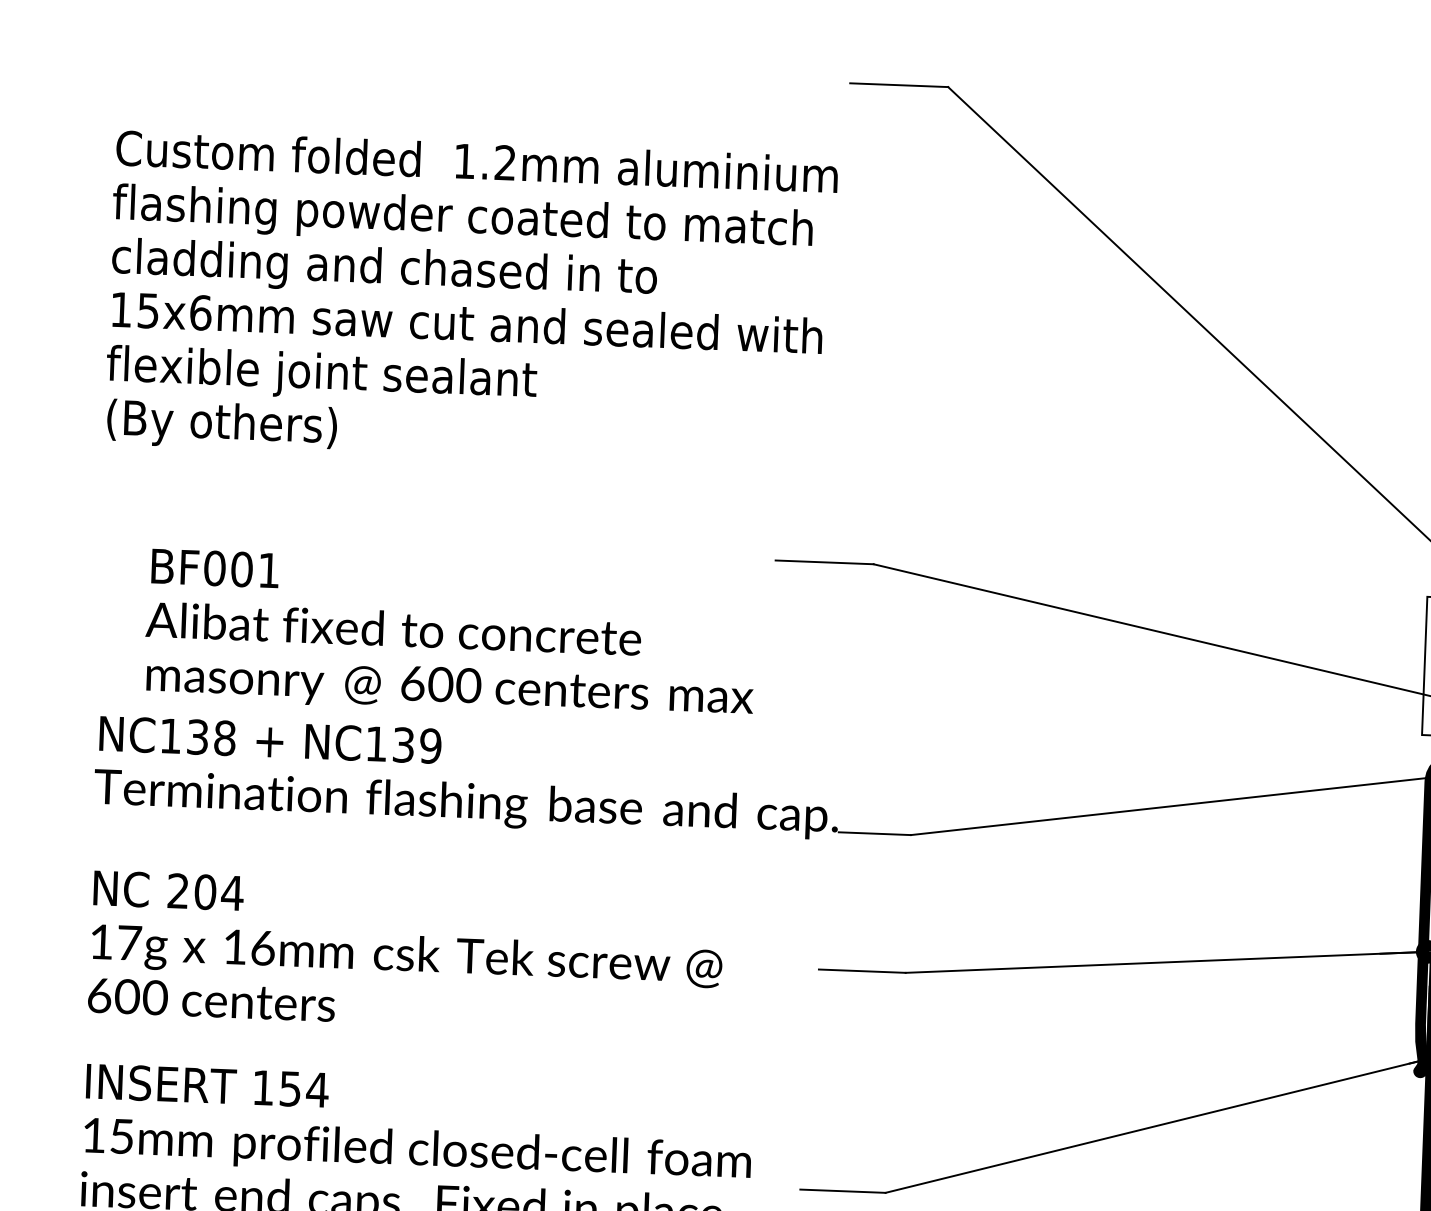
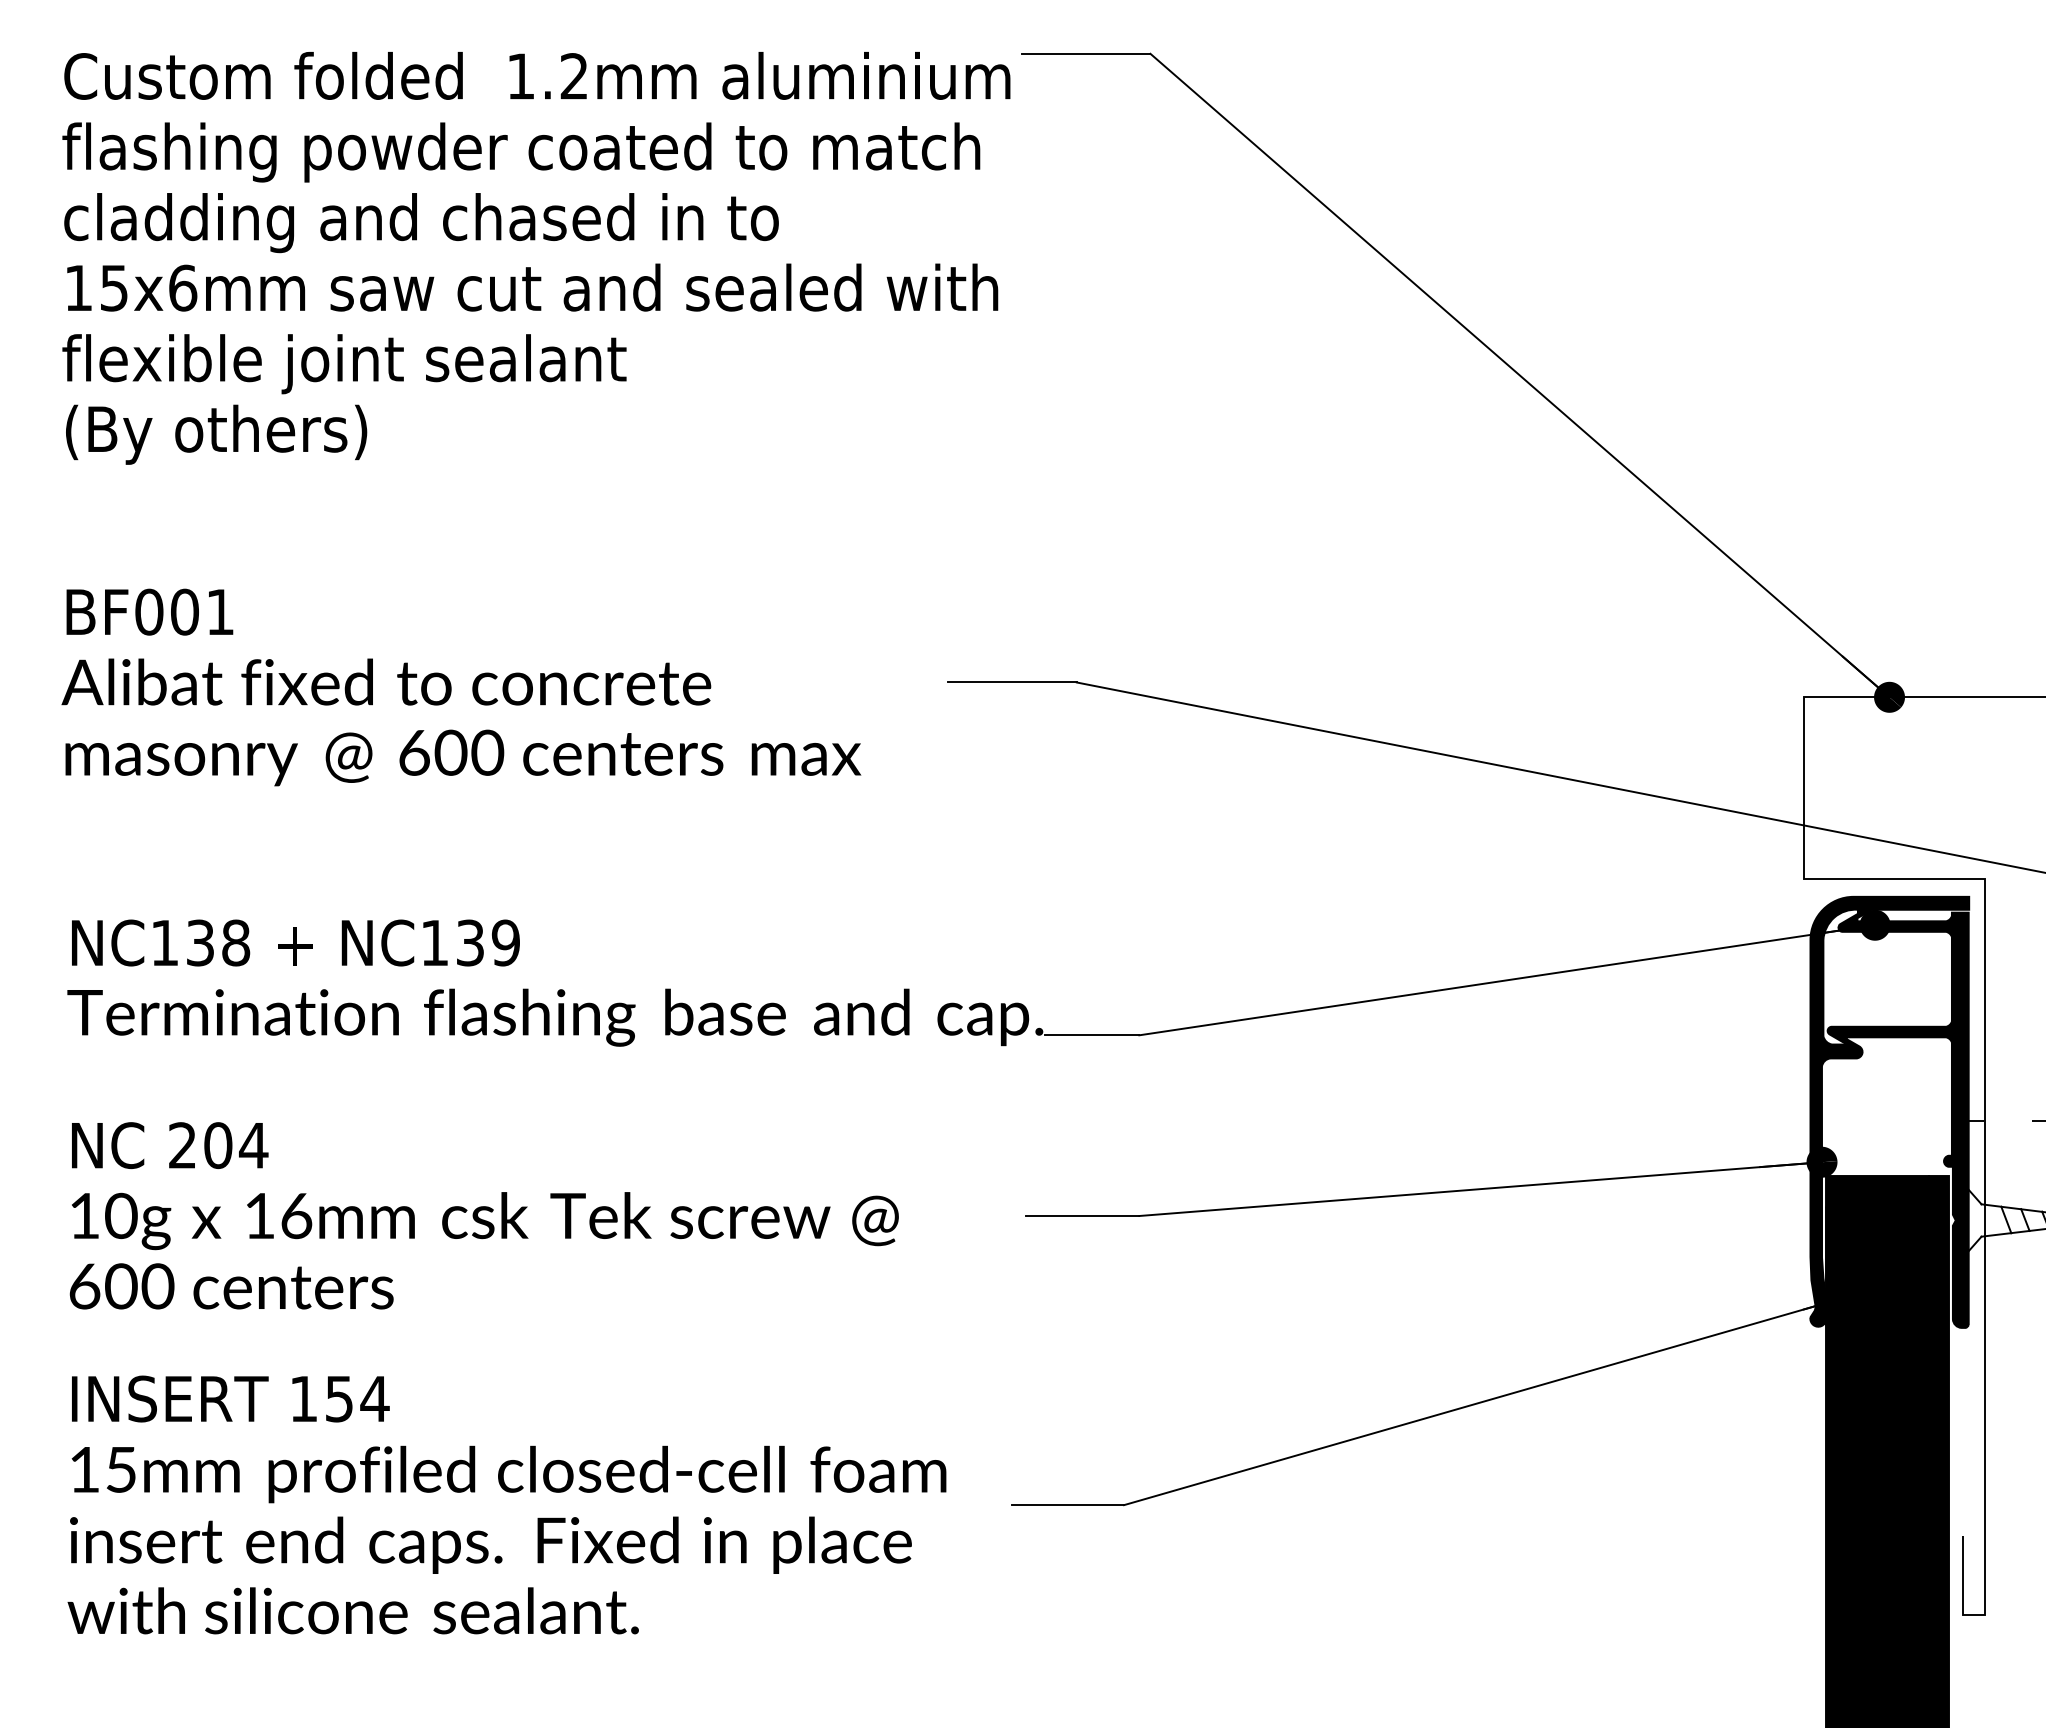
text: (471, 300) -> (536, 258), moved
text: (450, 635) -> (461, 687), moved
text: (129, 942) -> (121, 1215), 17g -> 10g

